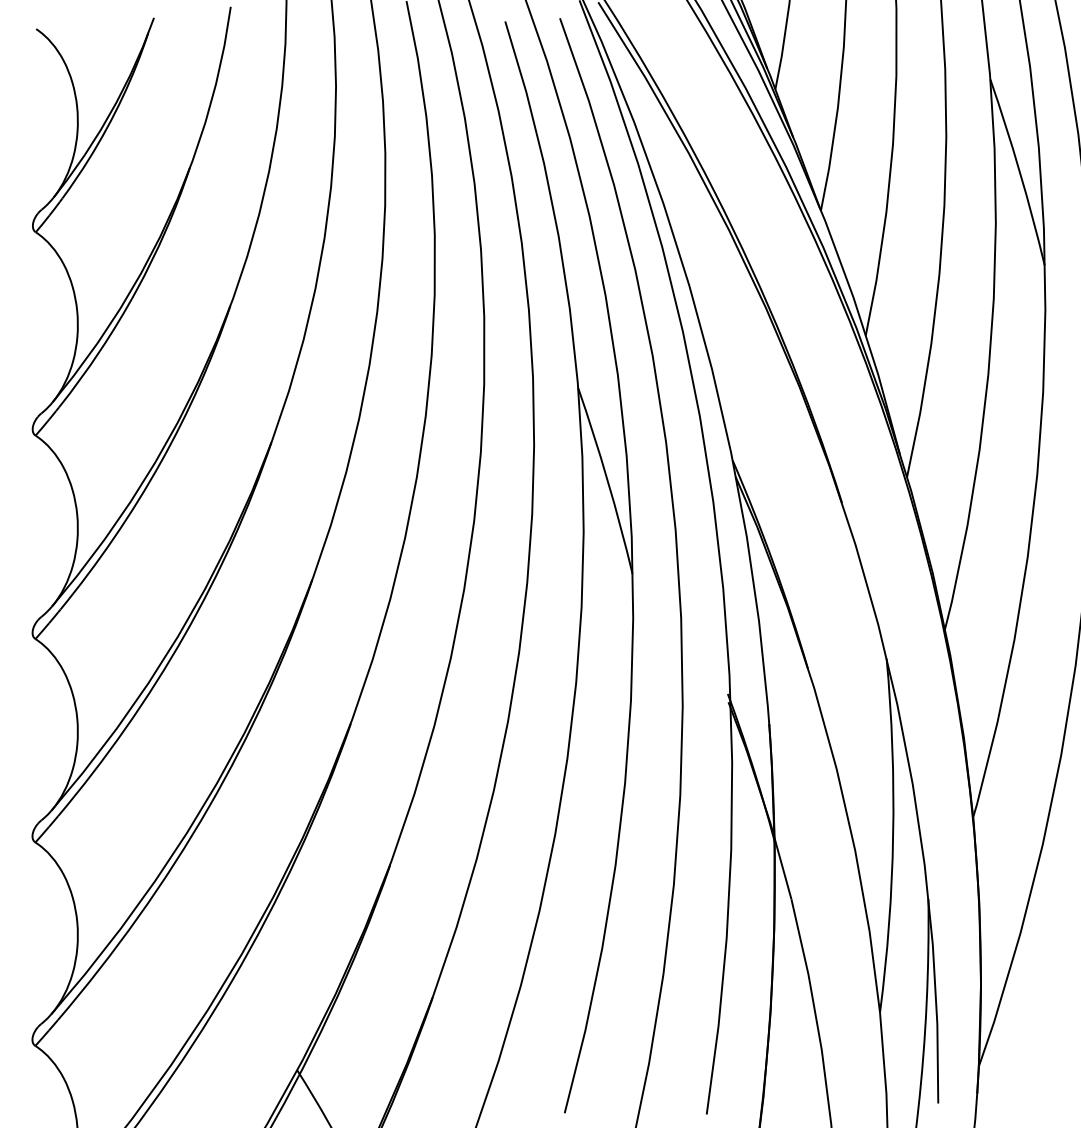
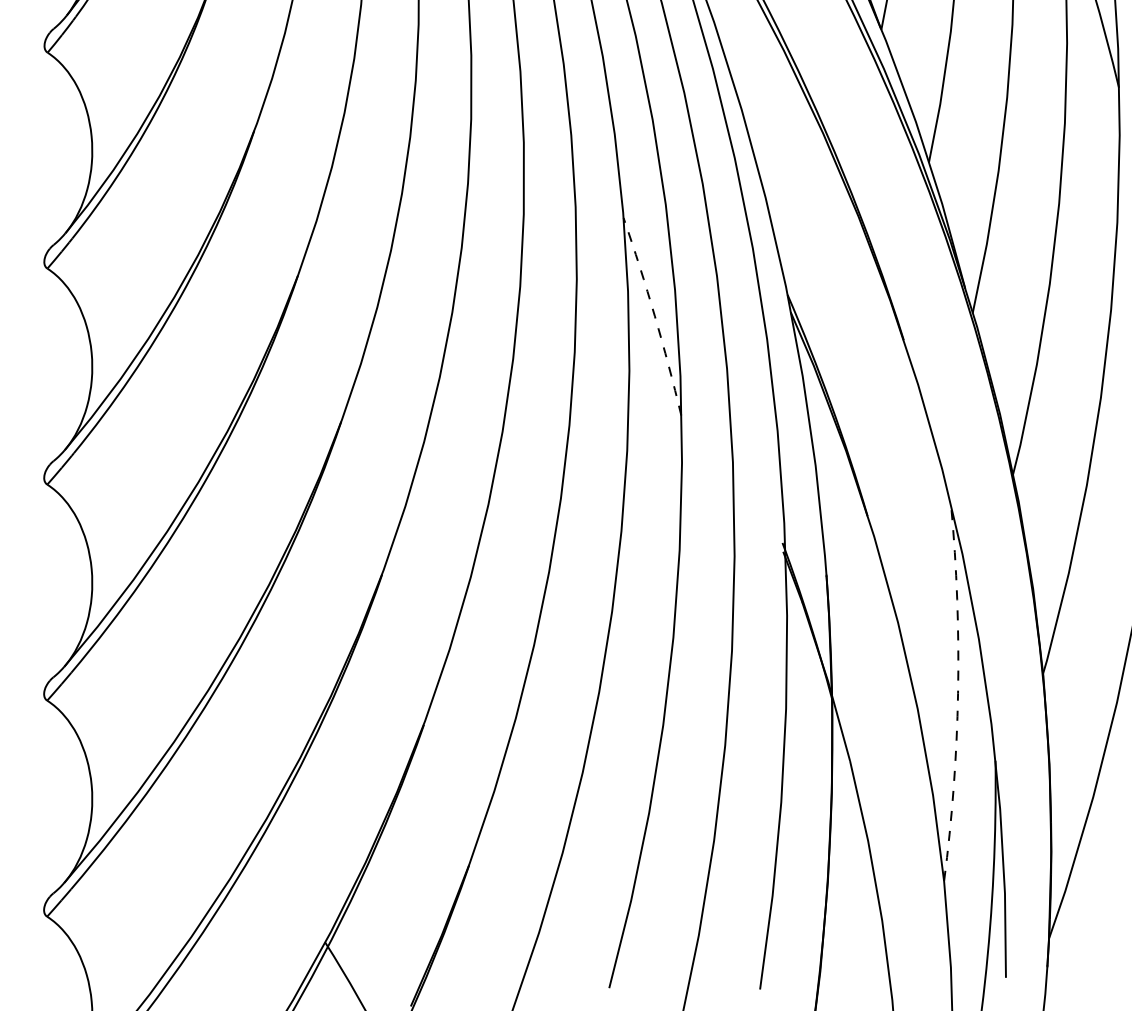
arc: (607, 480) -> (654, 316), solid -> dashed
arc: (893, 835) -> (958, 693), solid -> dashed

